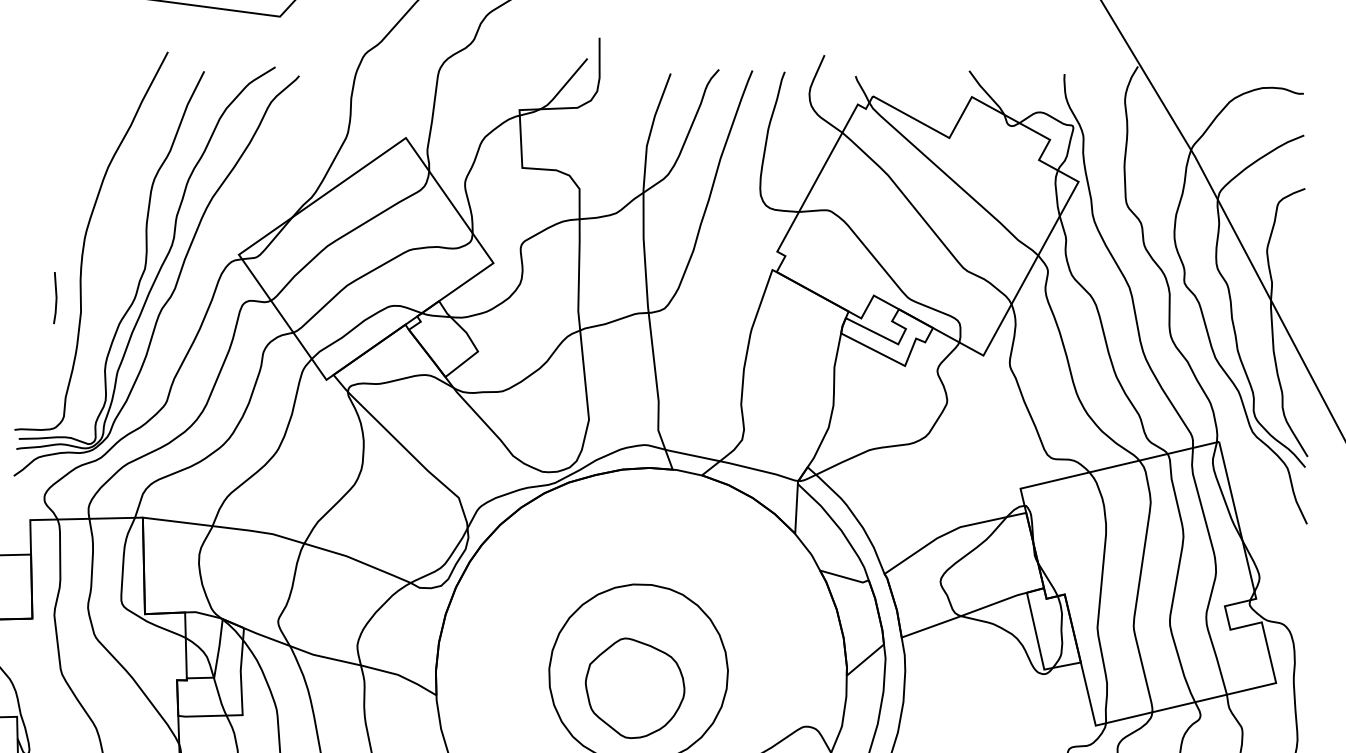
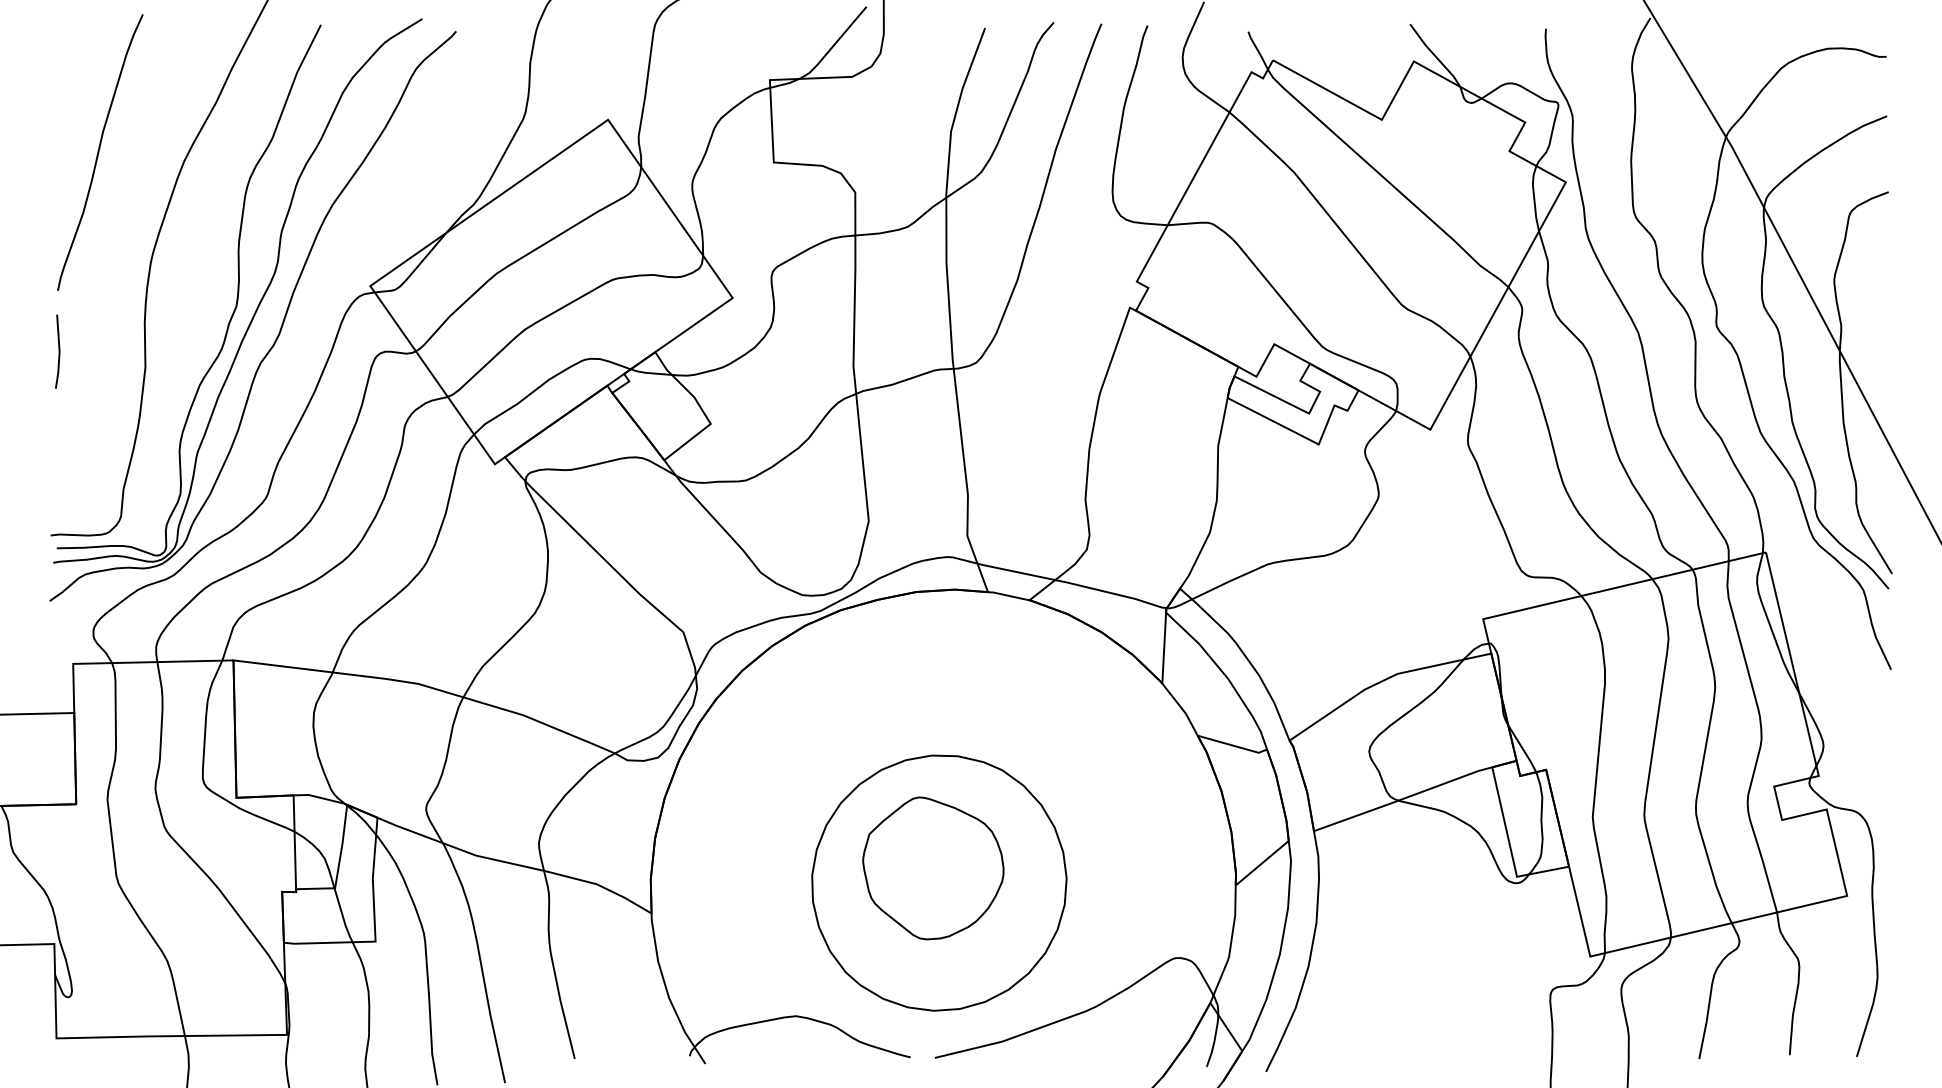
curve: (48, 160) -> (99, 152), added
line: (55, 297) -> (58, 351), moved
part: (635, 688) -> (933, 868), moved

